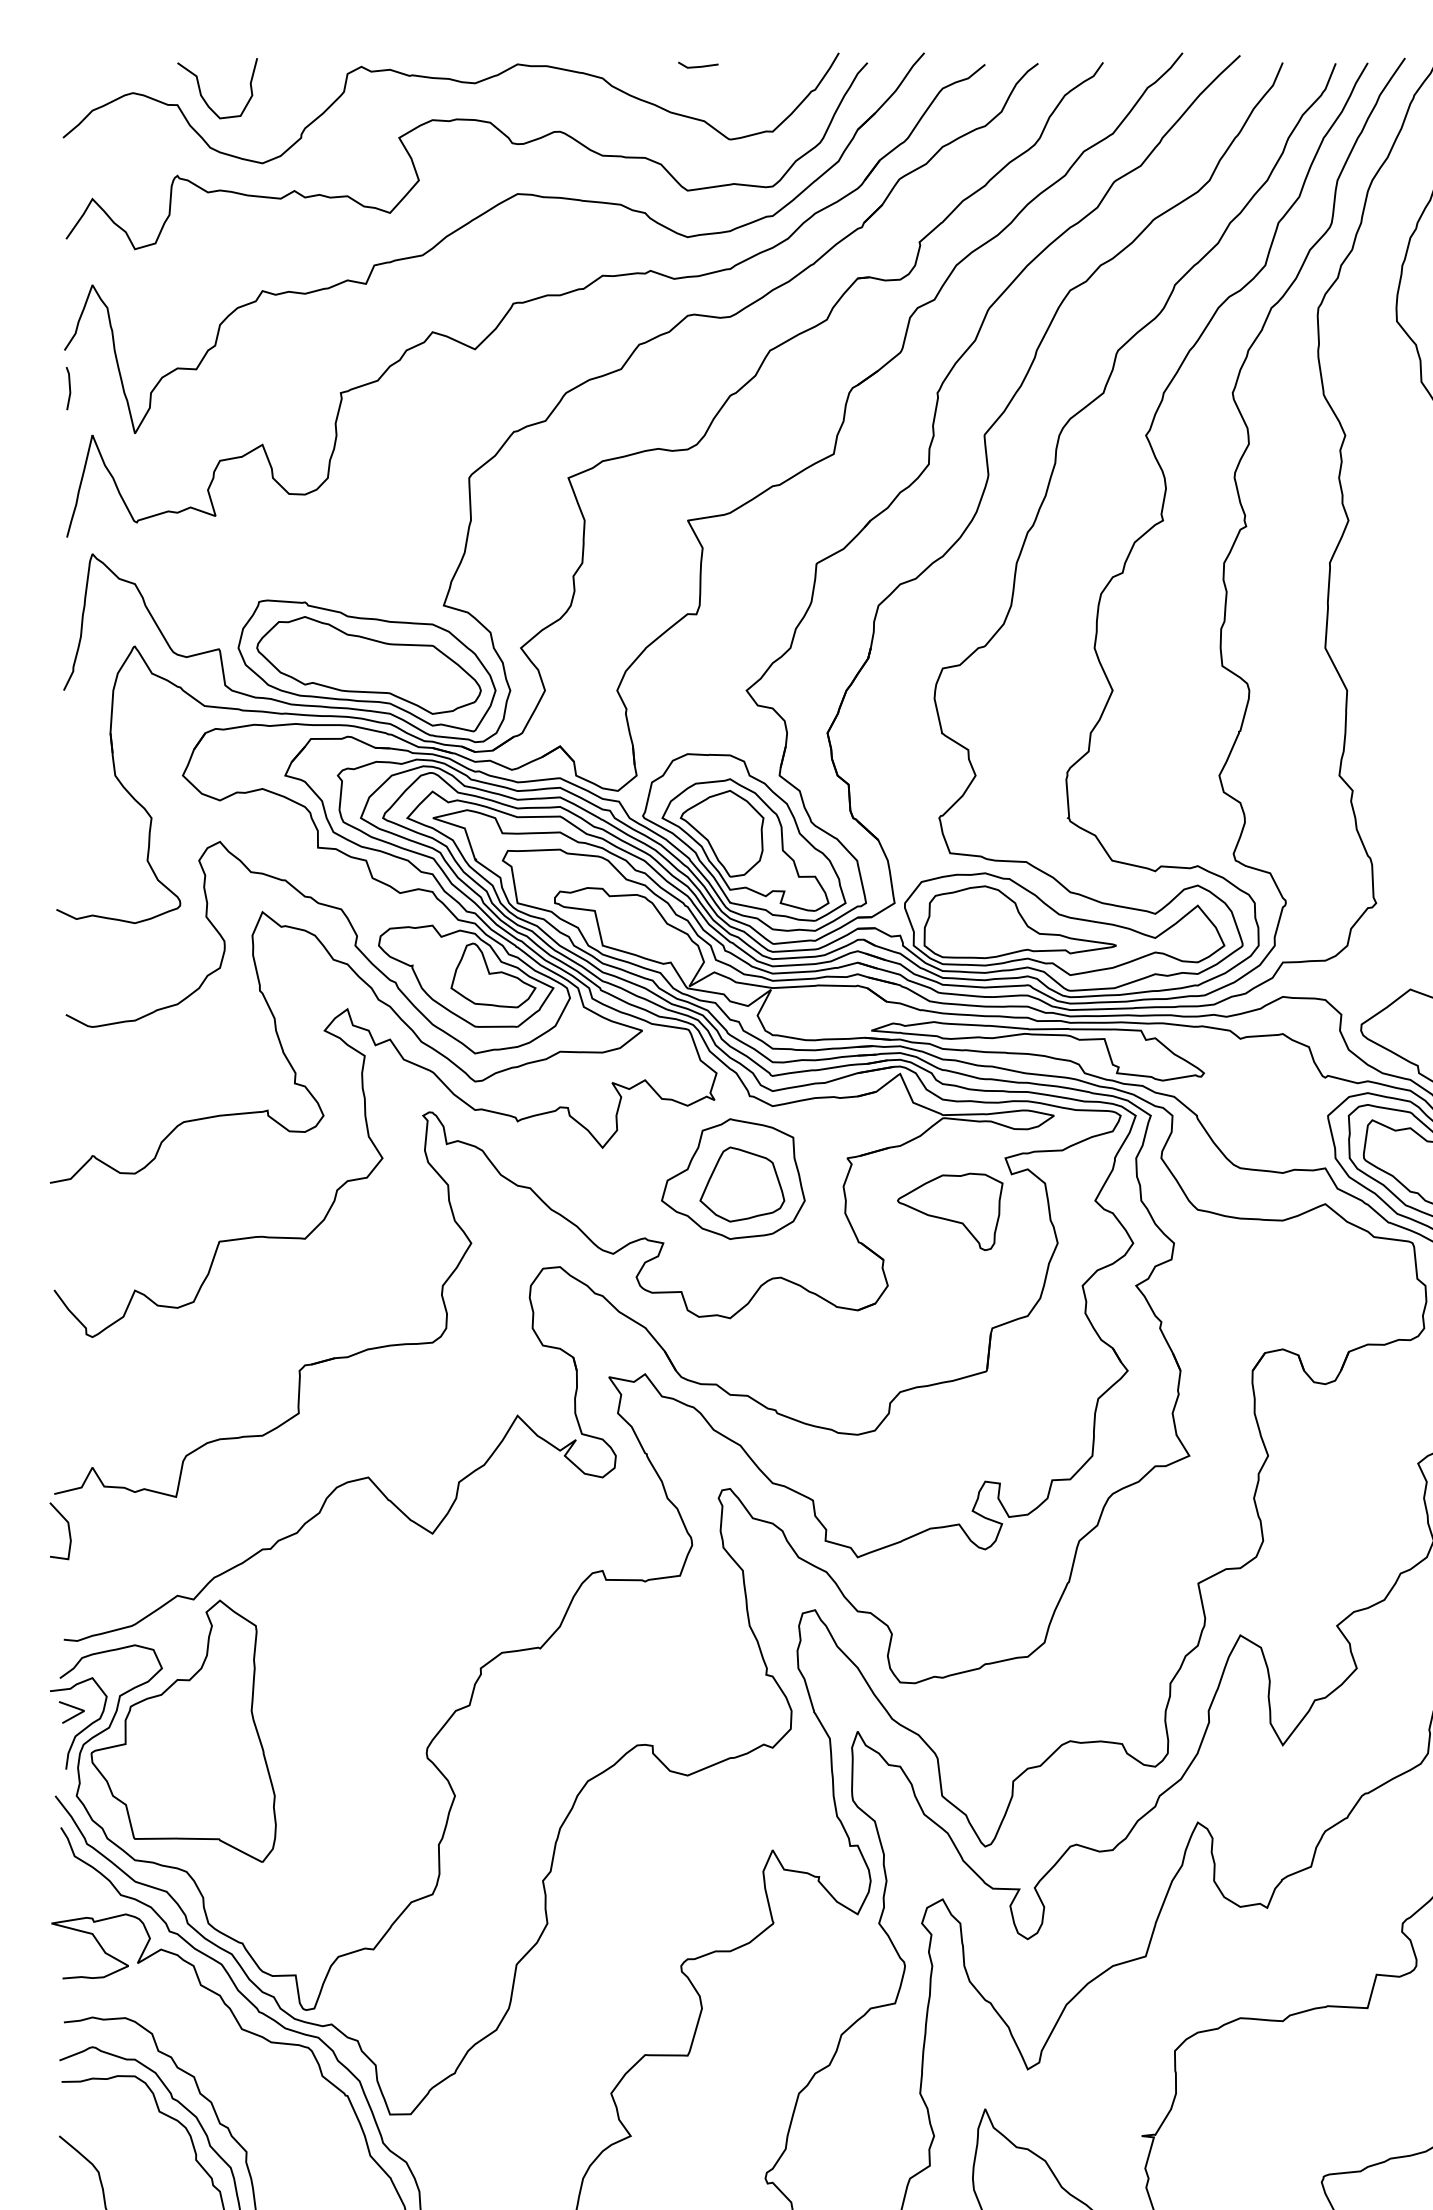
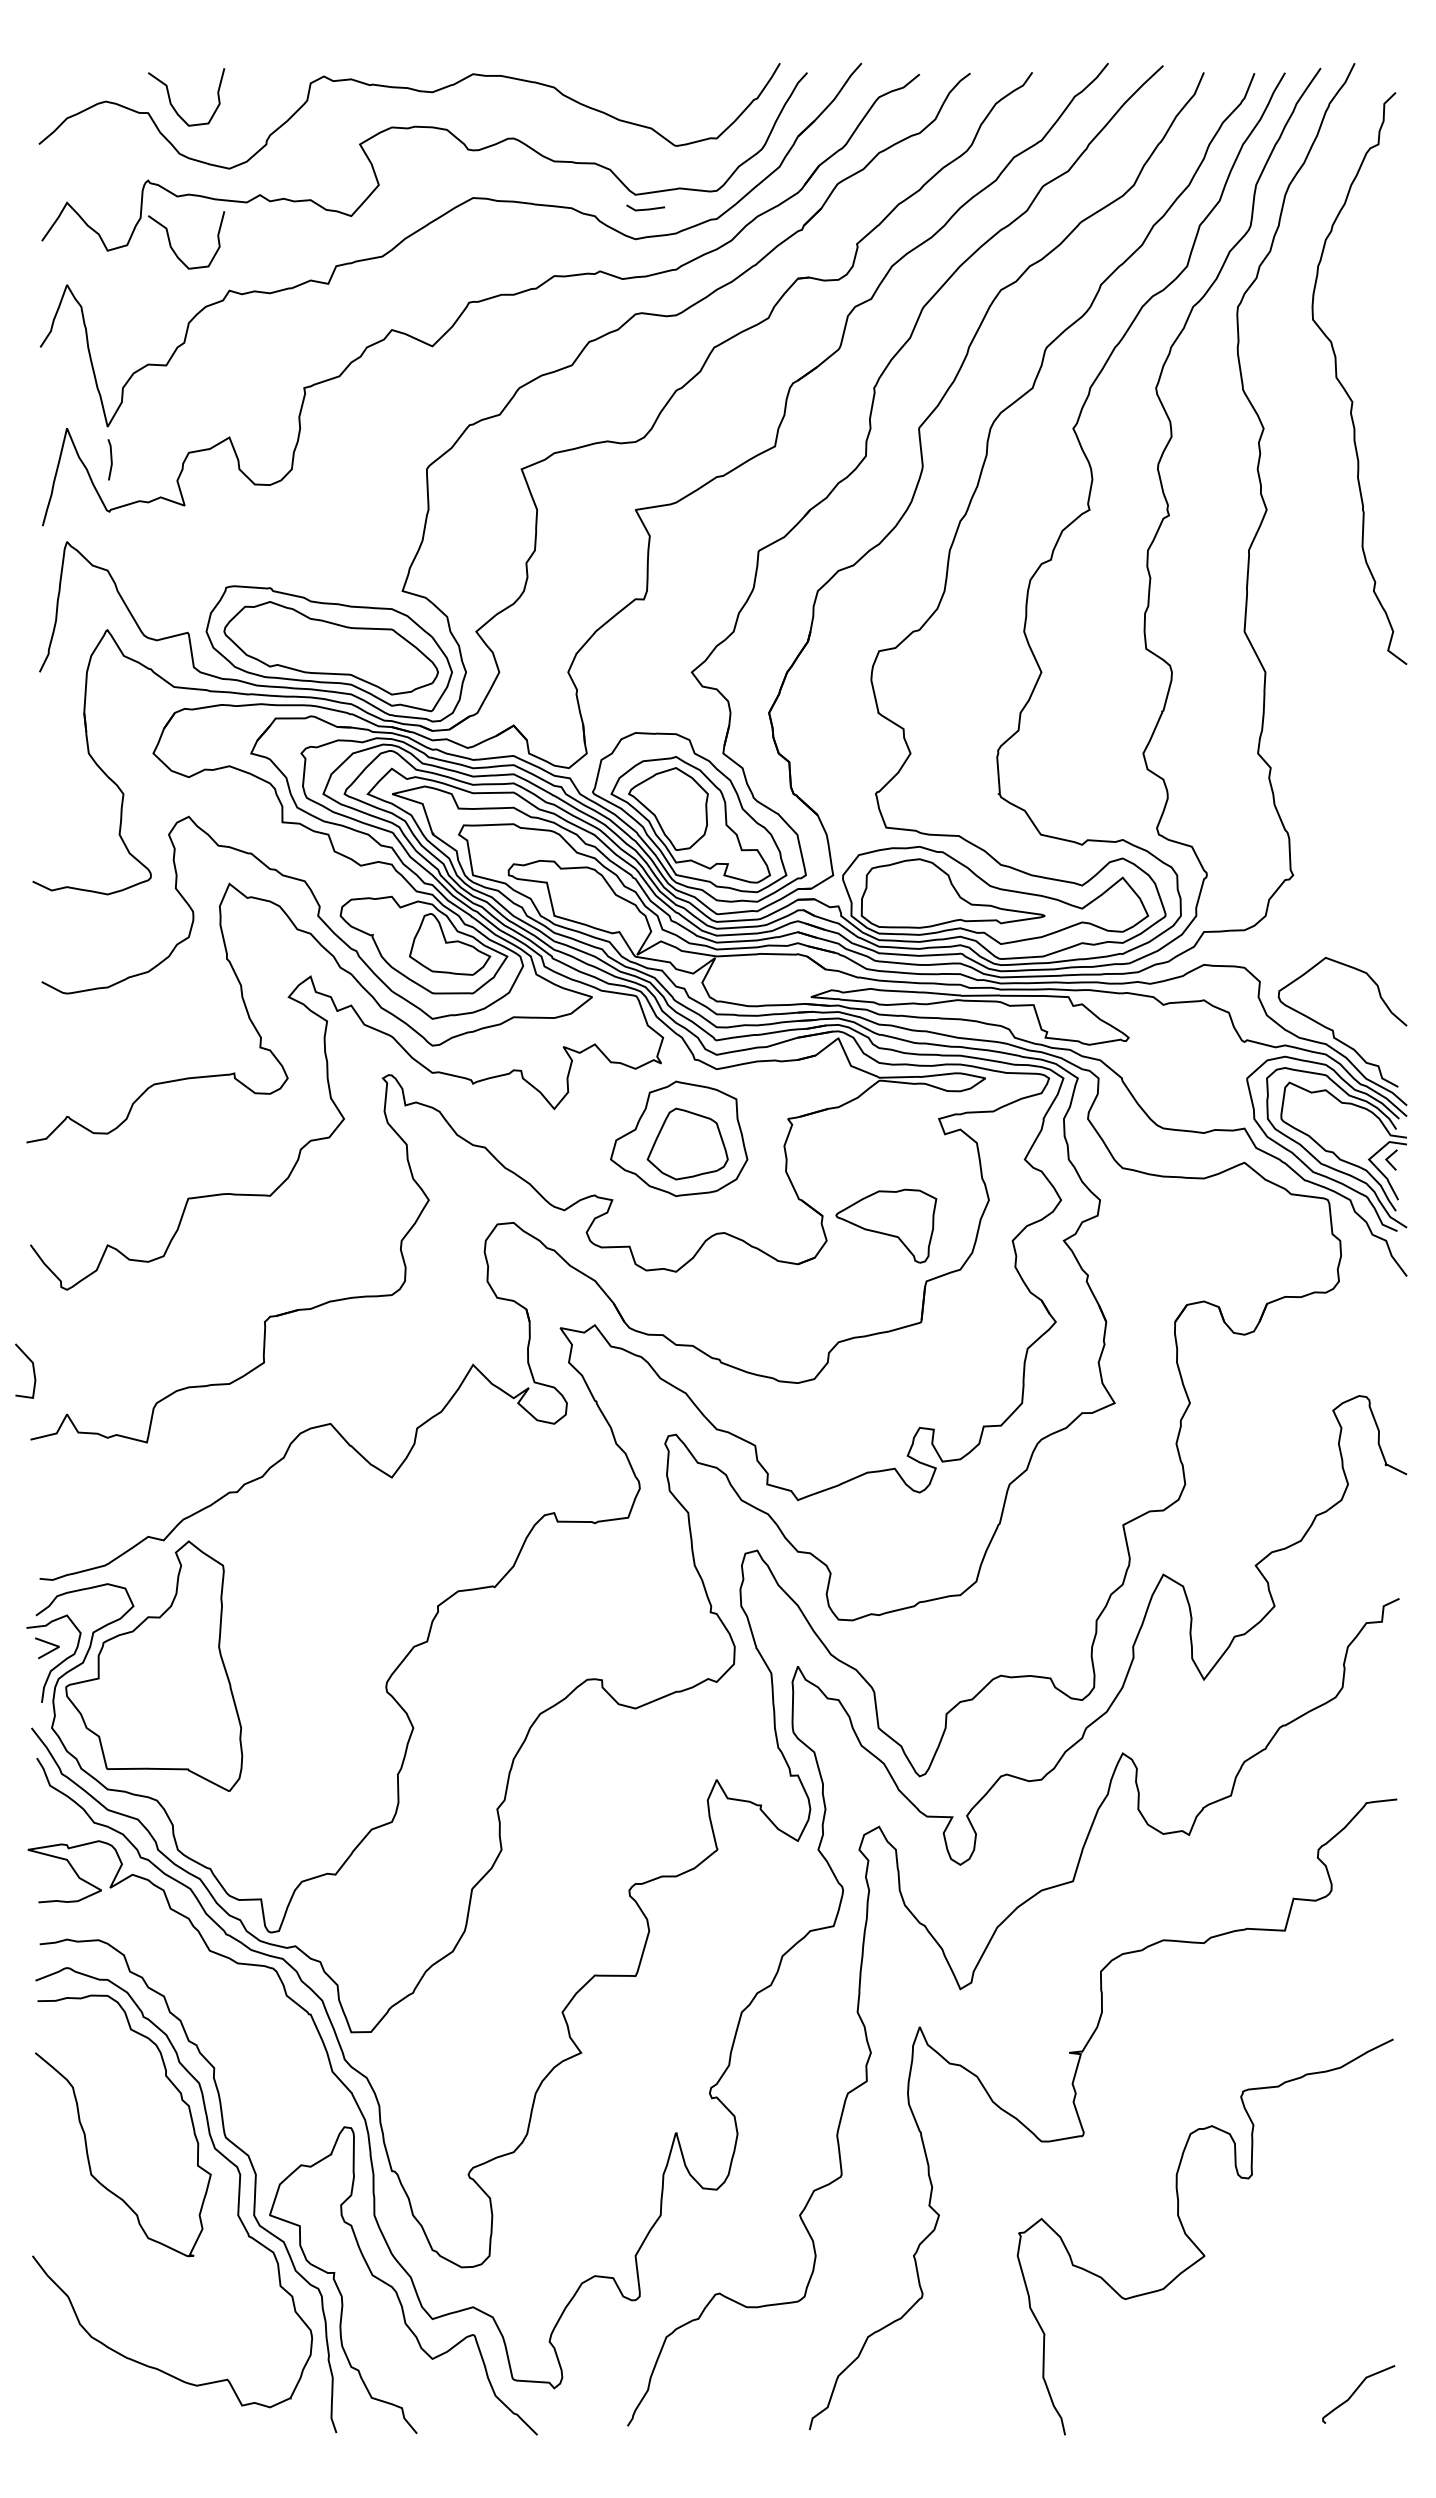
line: (698, 65) -> (645, 208), moved
curve: (201, 242) -> (171, 244), added
line: (68, 388) -> (110, 459), moved
part: (950, 1211) -> (886, 1225), moved
line: (67, 1528) -> (32, 1368), moved

